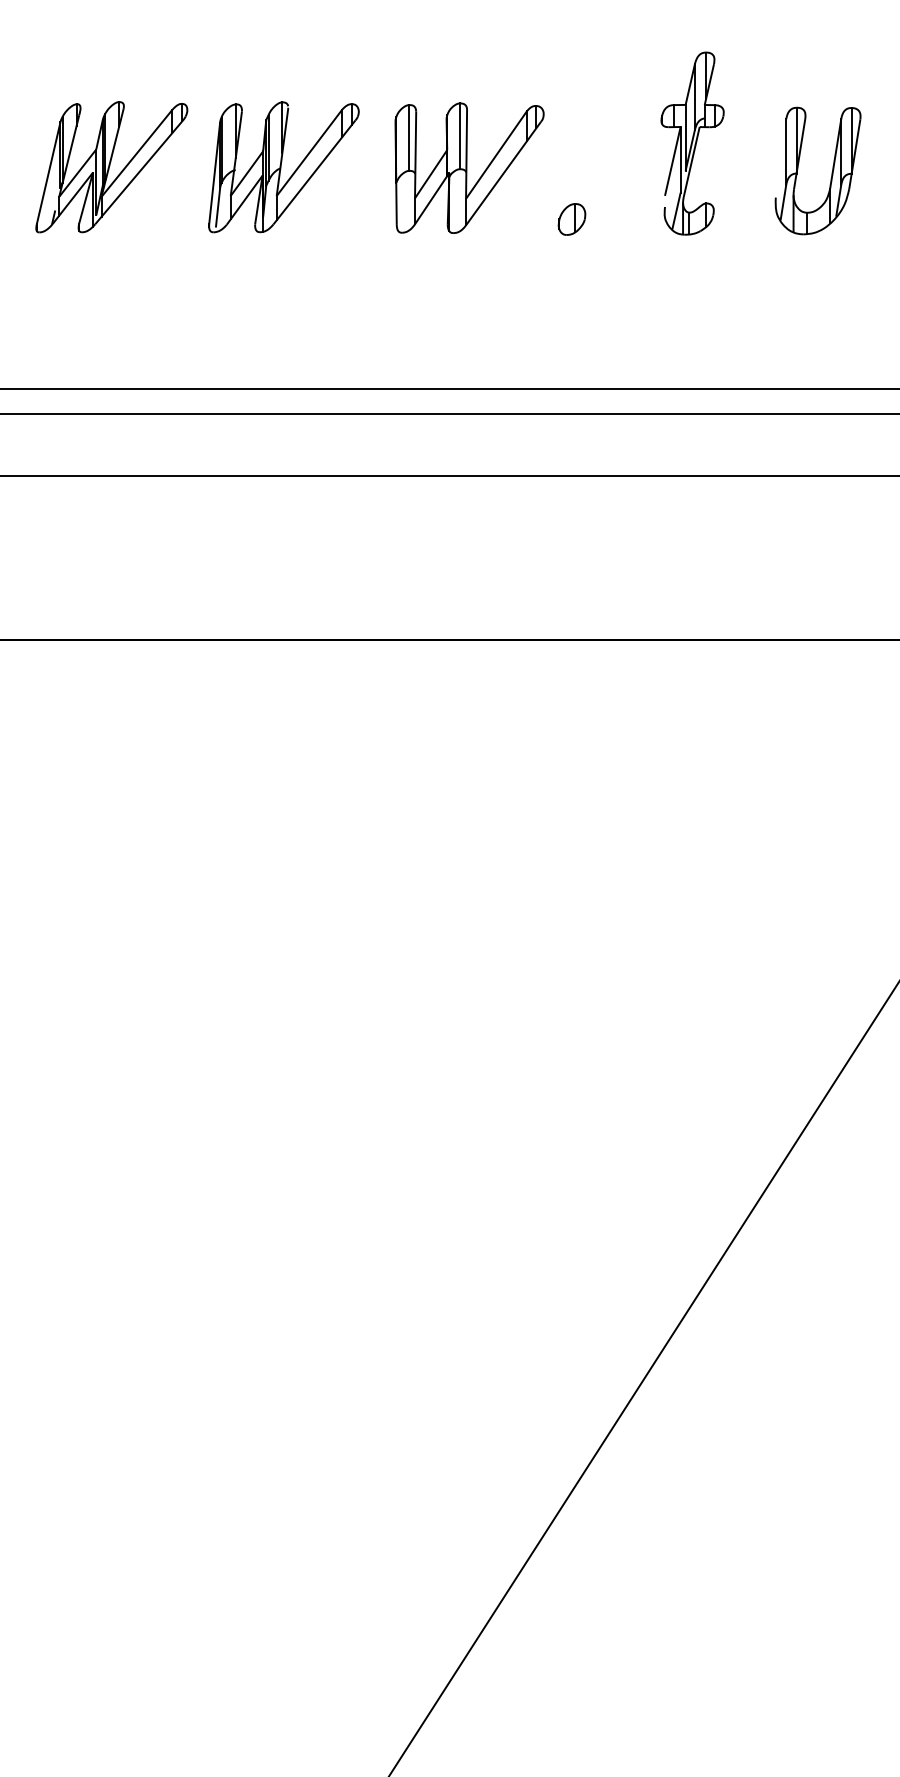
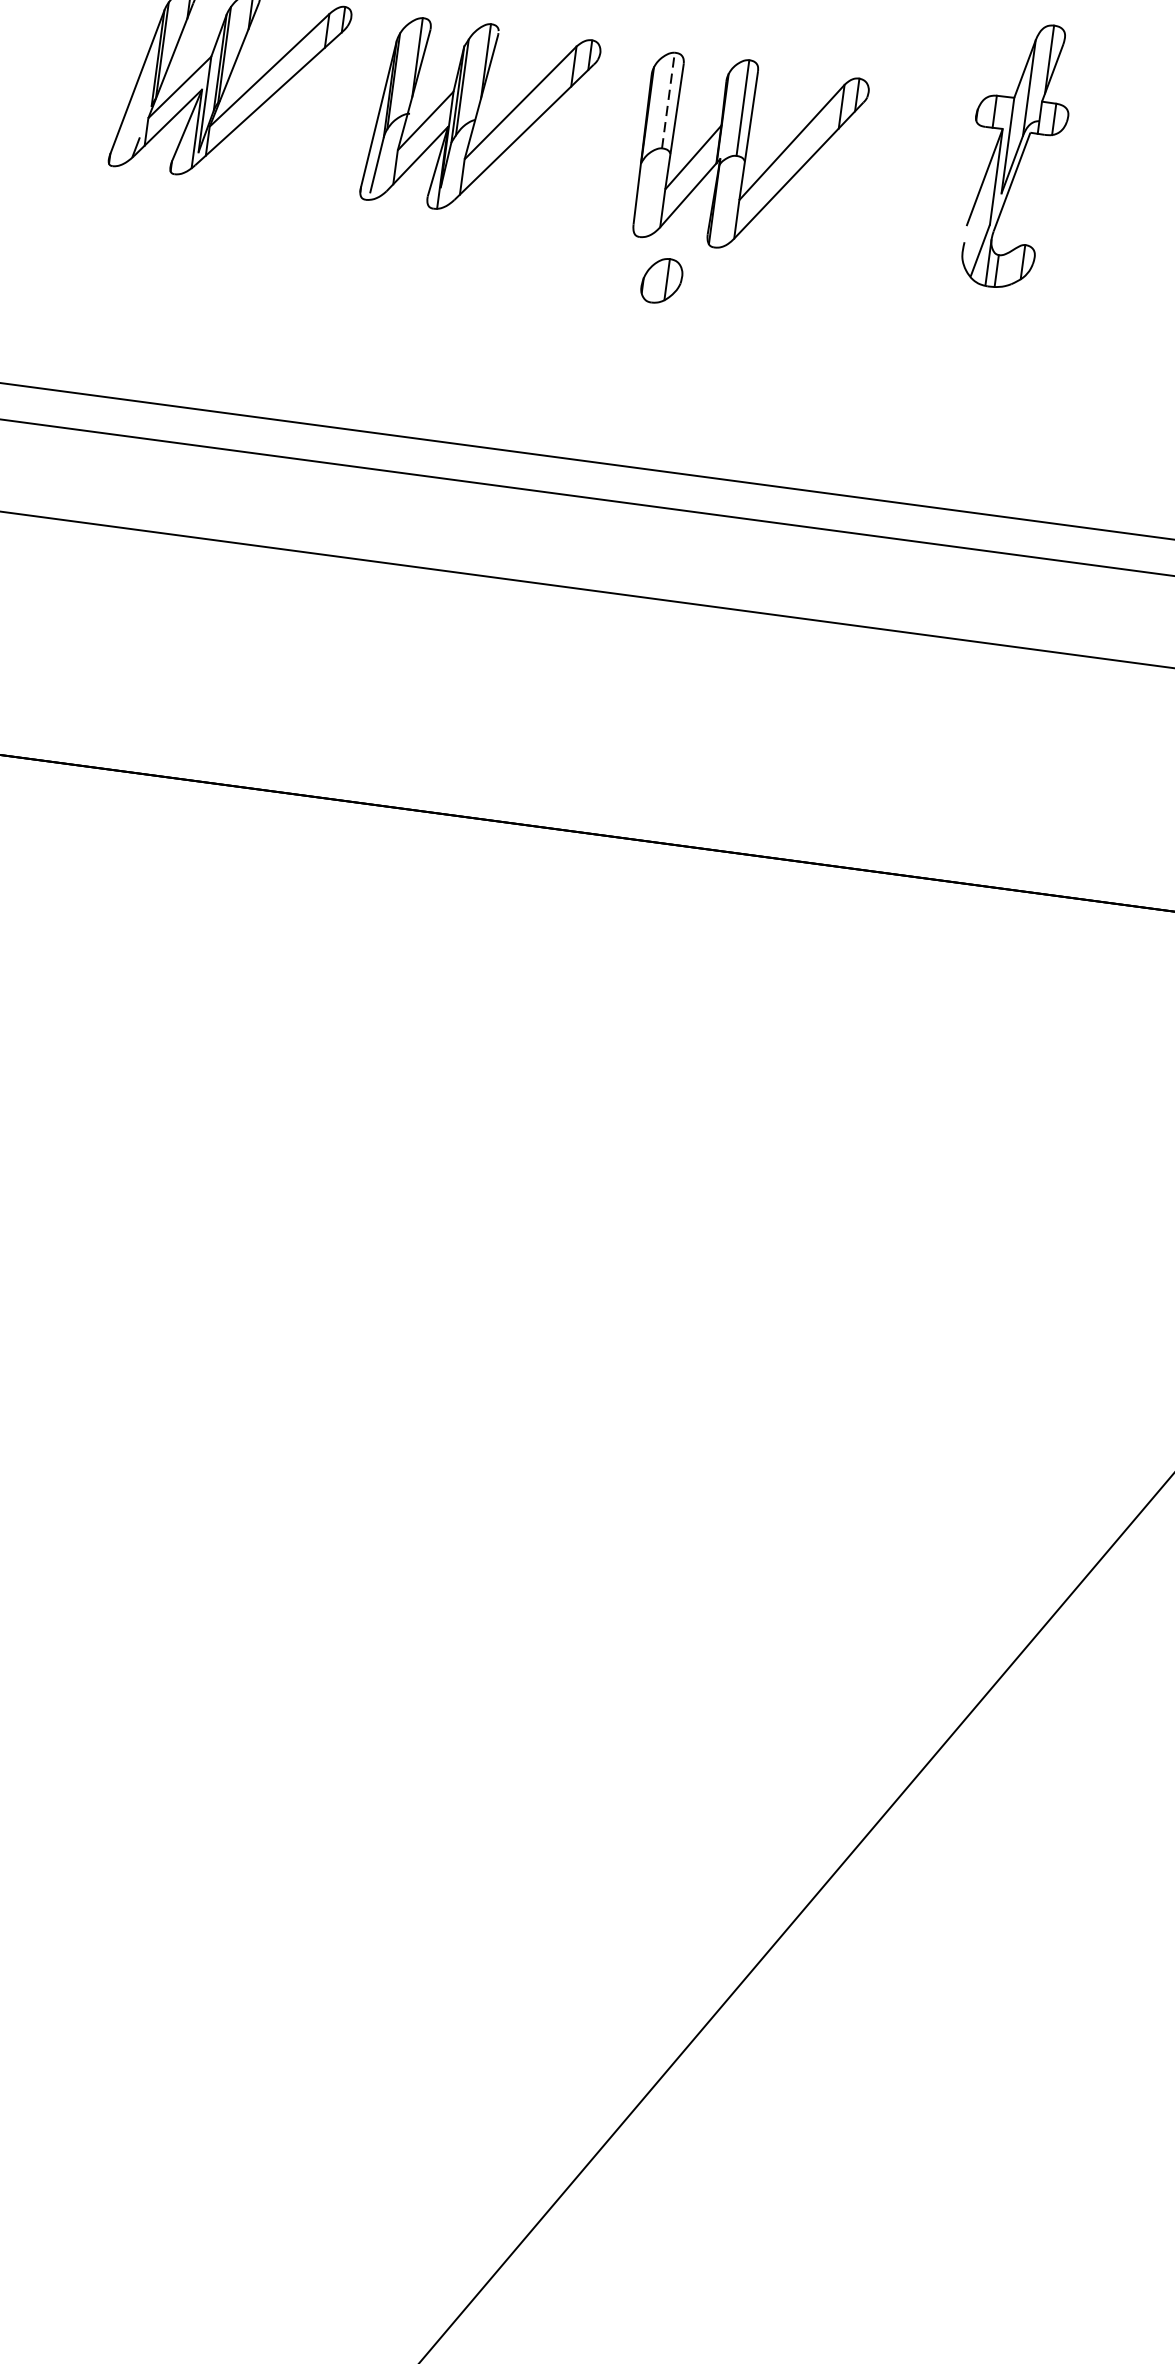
line: (409, 137) -> (669, 99), solid -> dashed
part: (692, 143) -> (1016, 155), moved
part: (571, 219) -> (661, 280), moved

